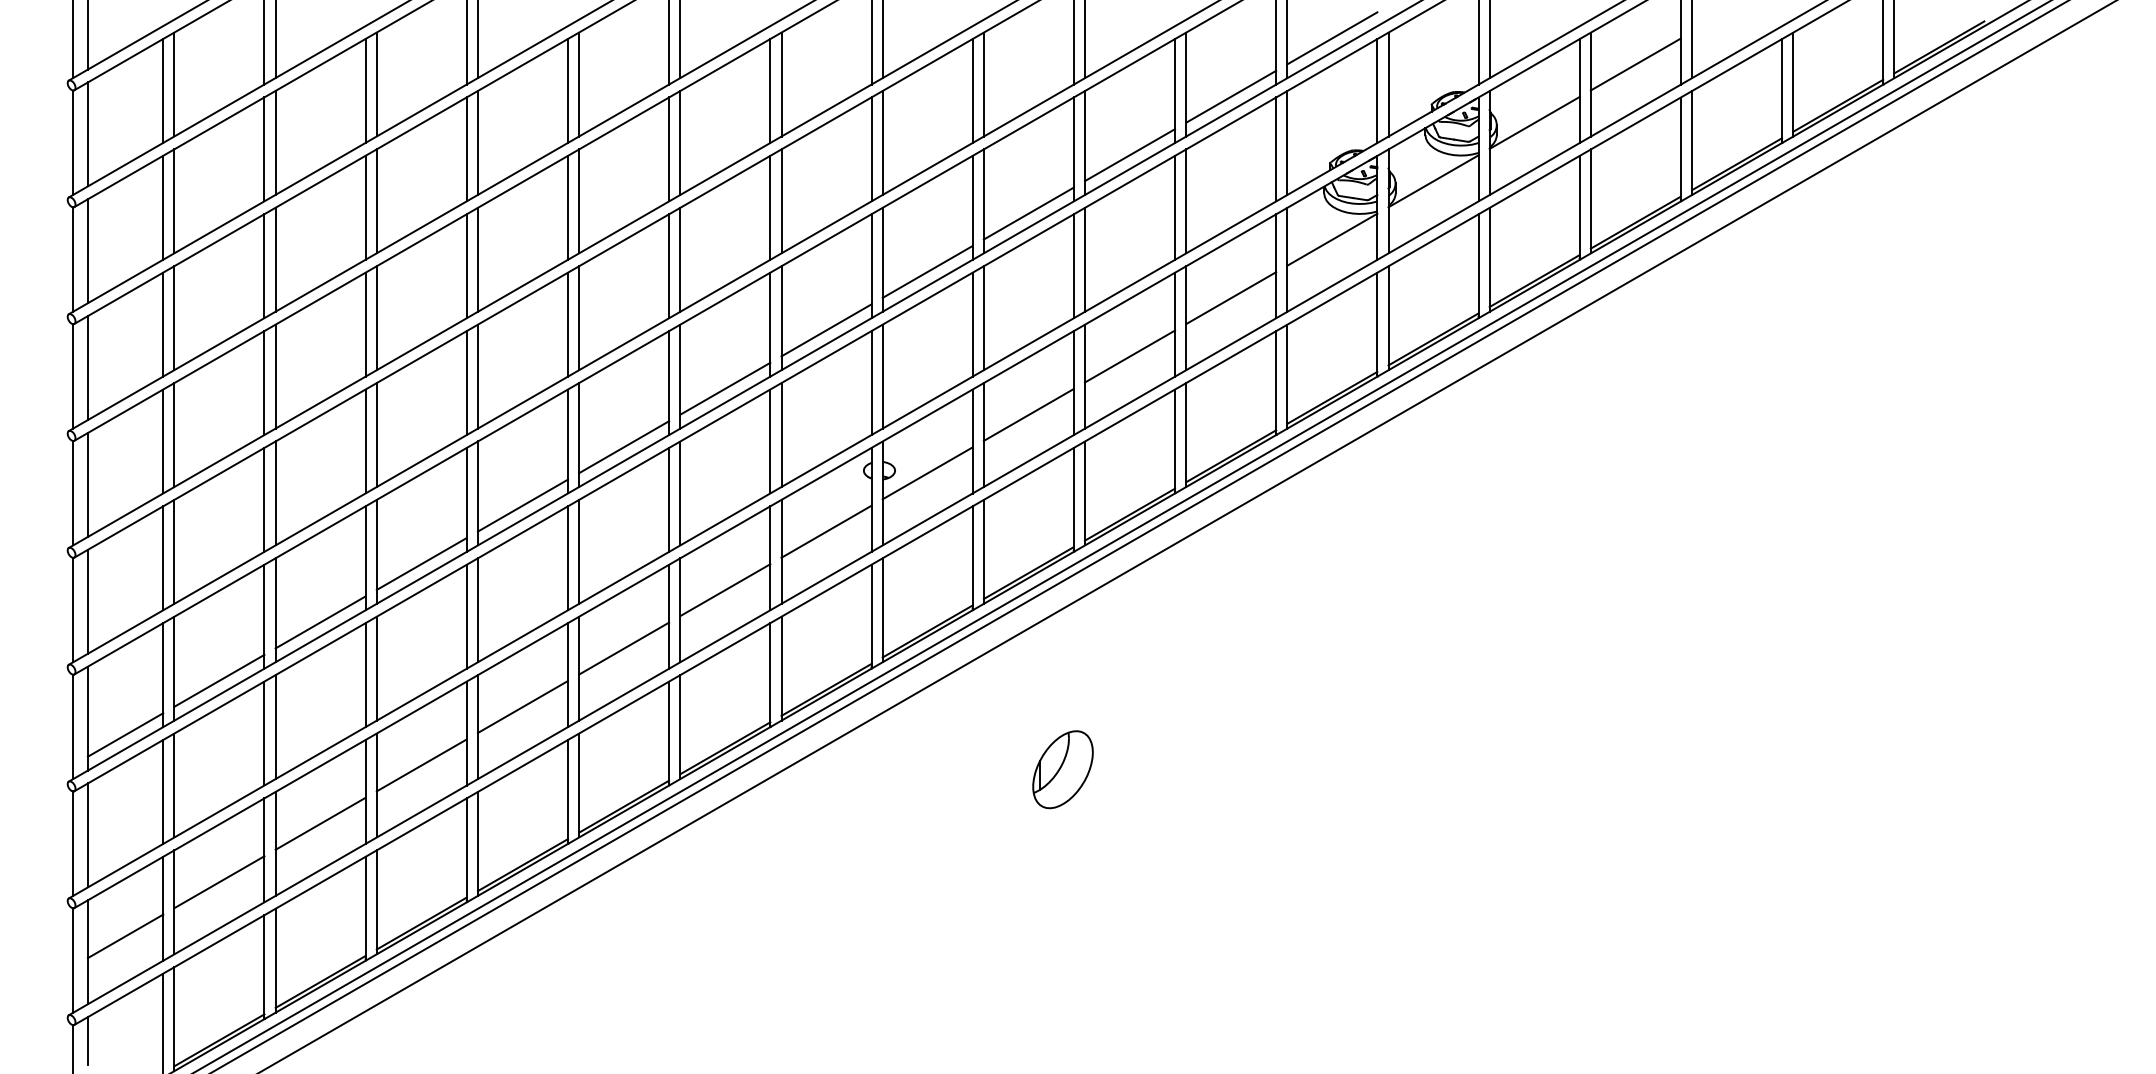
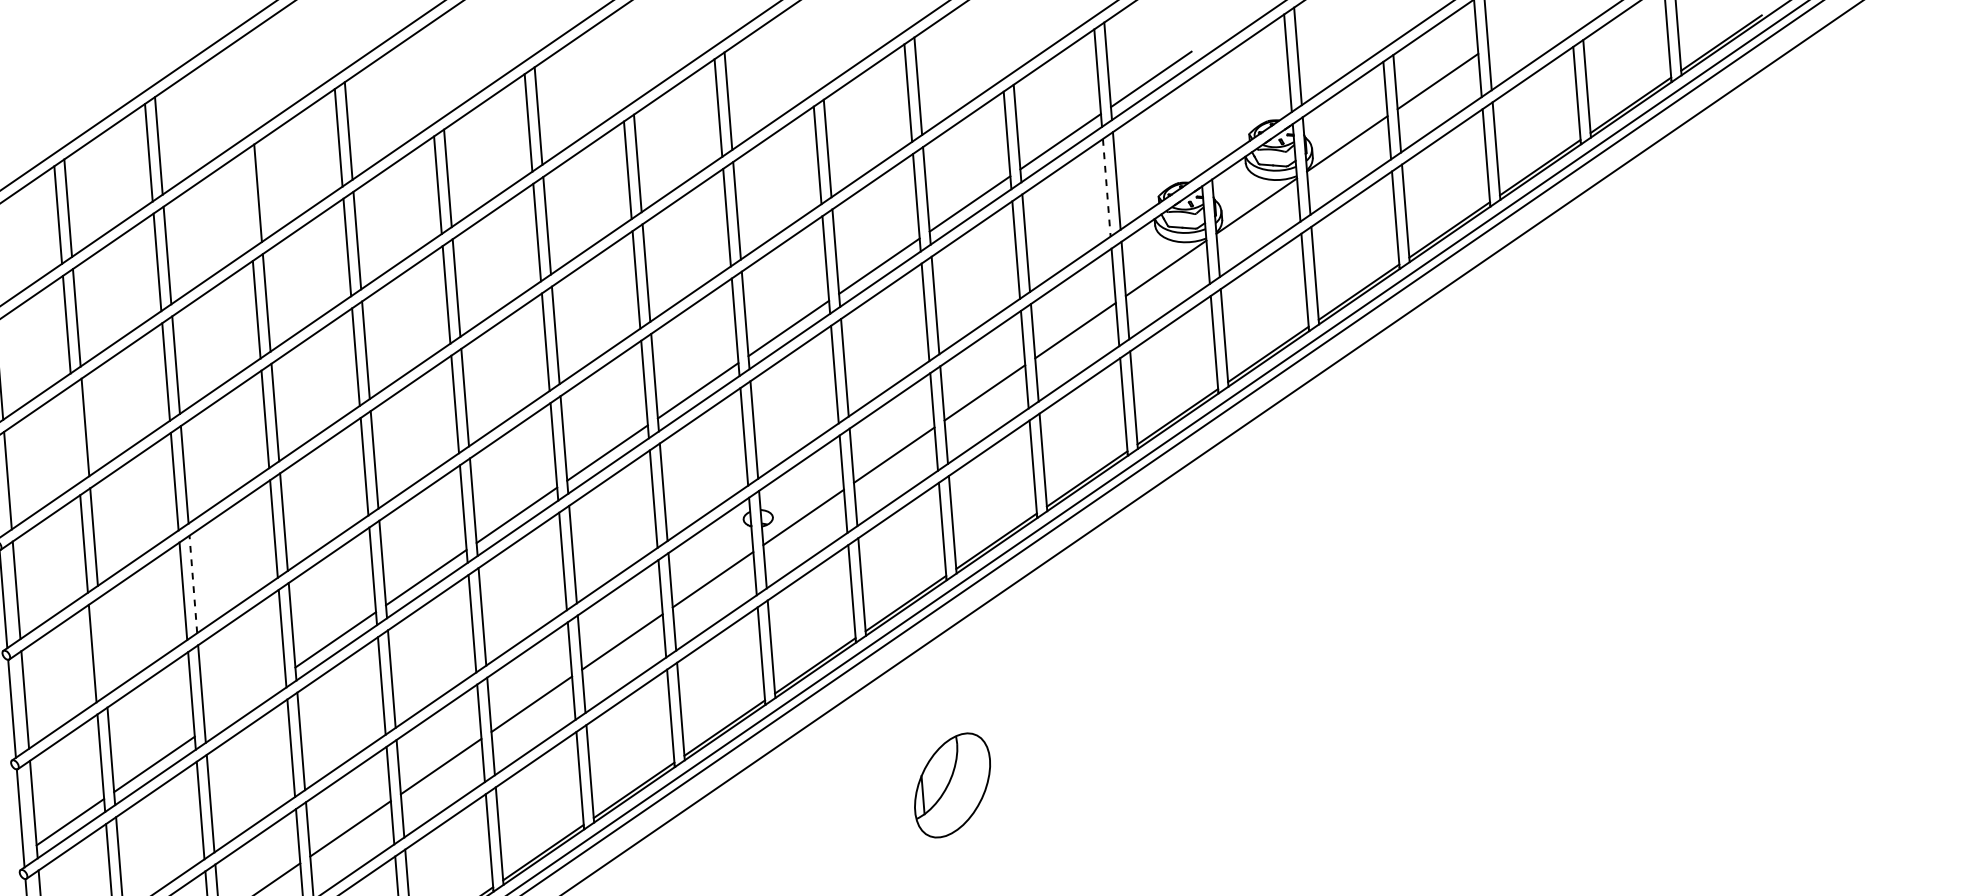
line: (1388, 84) -> (1207, 118), removed
line: (365, 90) -> (247, 199), removed
line: (1377, 91) -> (1197, 125), removed
line: (1276, 149) -> (1107, 187), solid -> dashed
line: (163, 324) -> (75, 434), removed
line: (275, 493) -> (193, 584), solid -> dashed
line: (174, 551) -> (102, 646), removed
line: (320, 622) -> (244, 702), removed
part: (1062, 769) -> (952, 785), size x1.4

